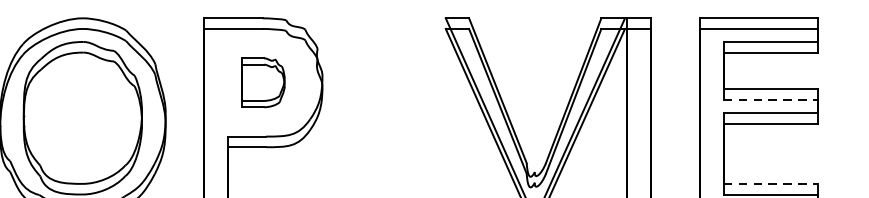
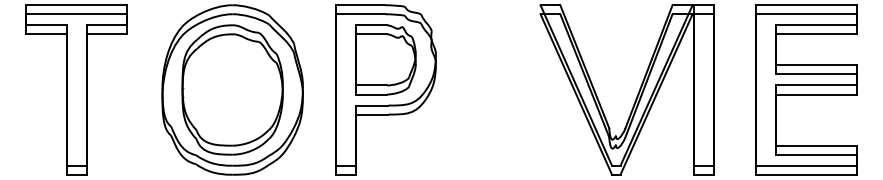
part: (263, 82) -> (385, 59), size x1.67
line: (771, 99) -> (816, 74), dashed -> solid
line: (771, 183) -> (816, 145), dashed -> solid

